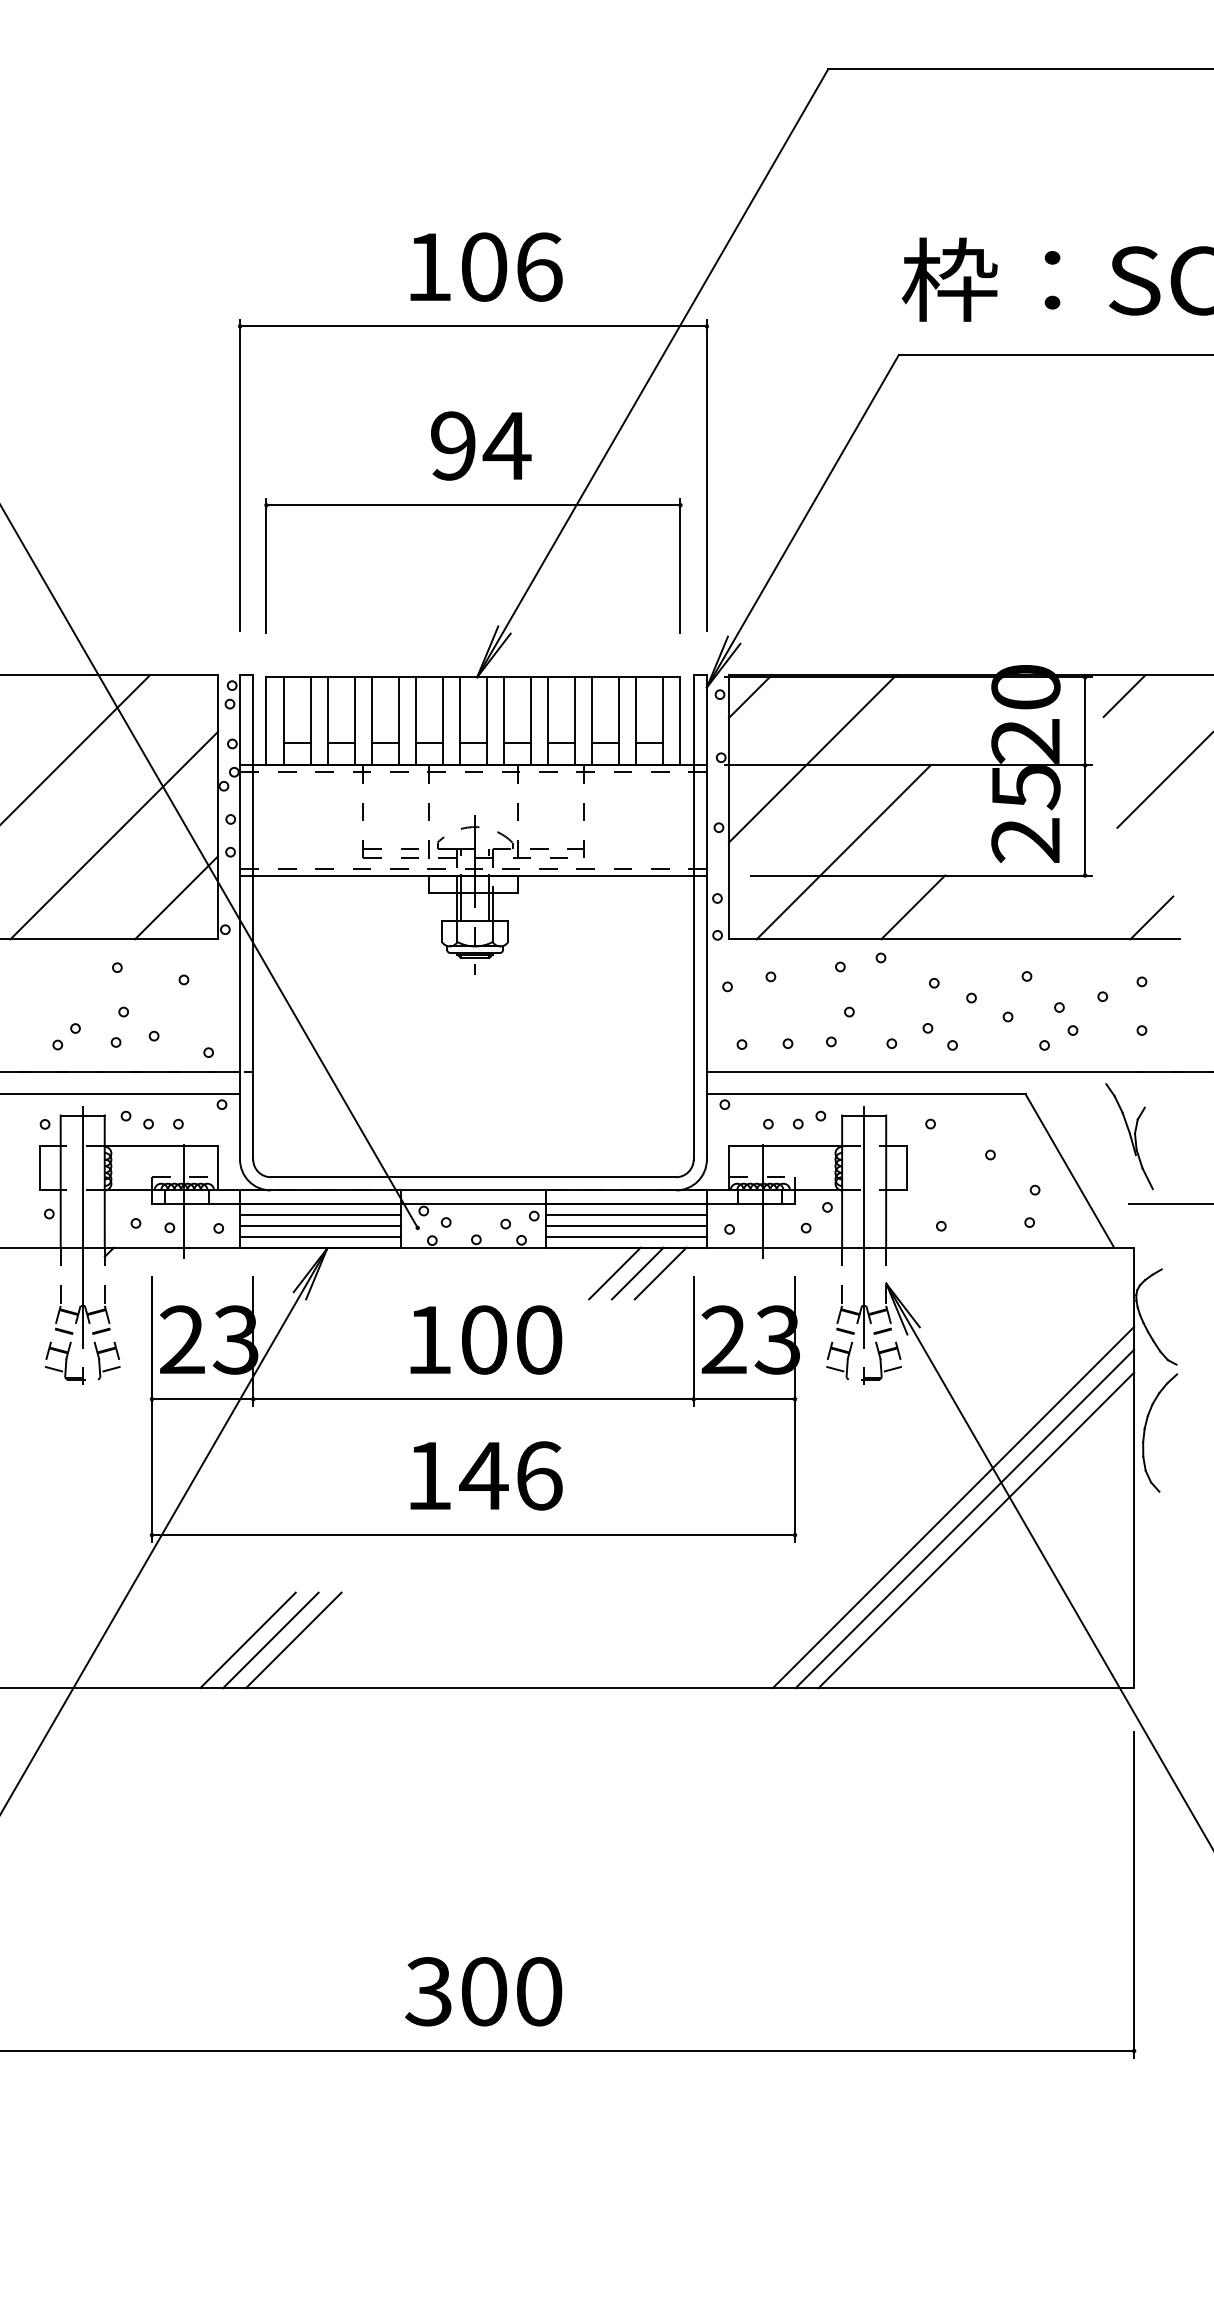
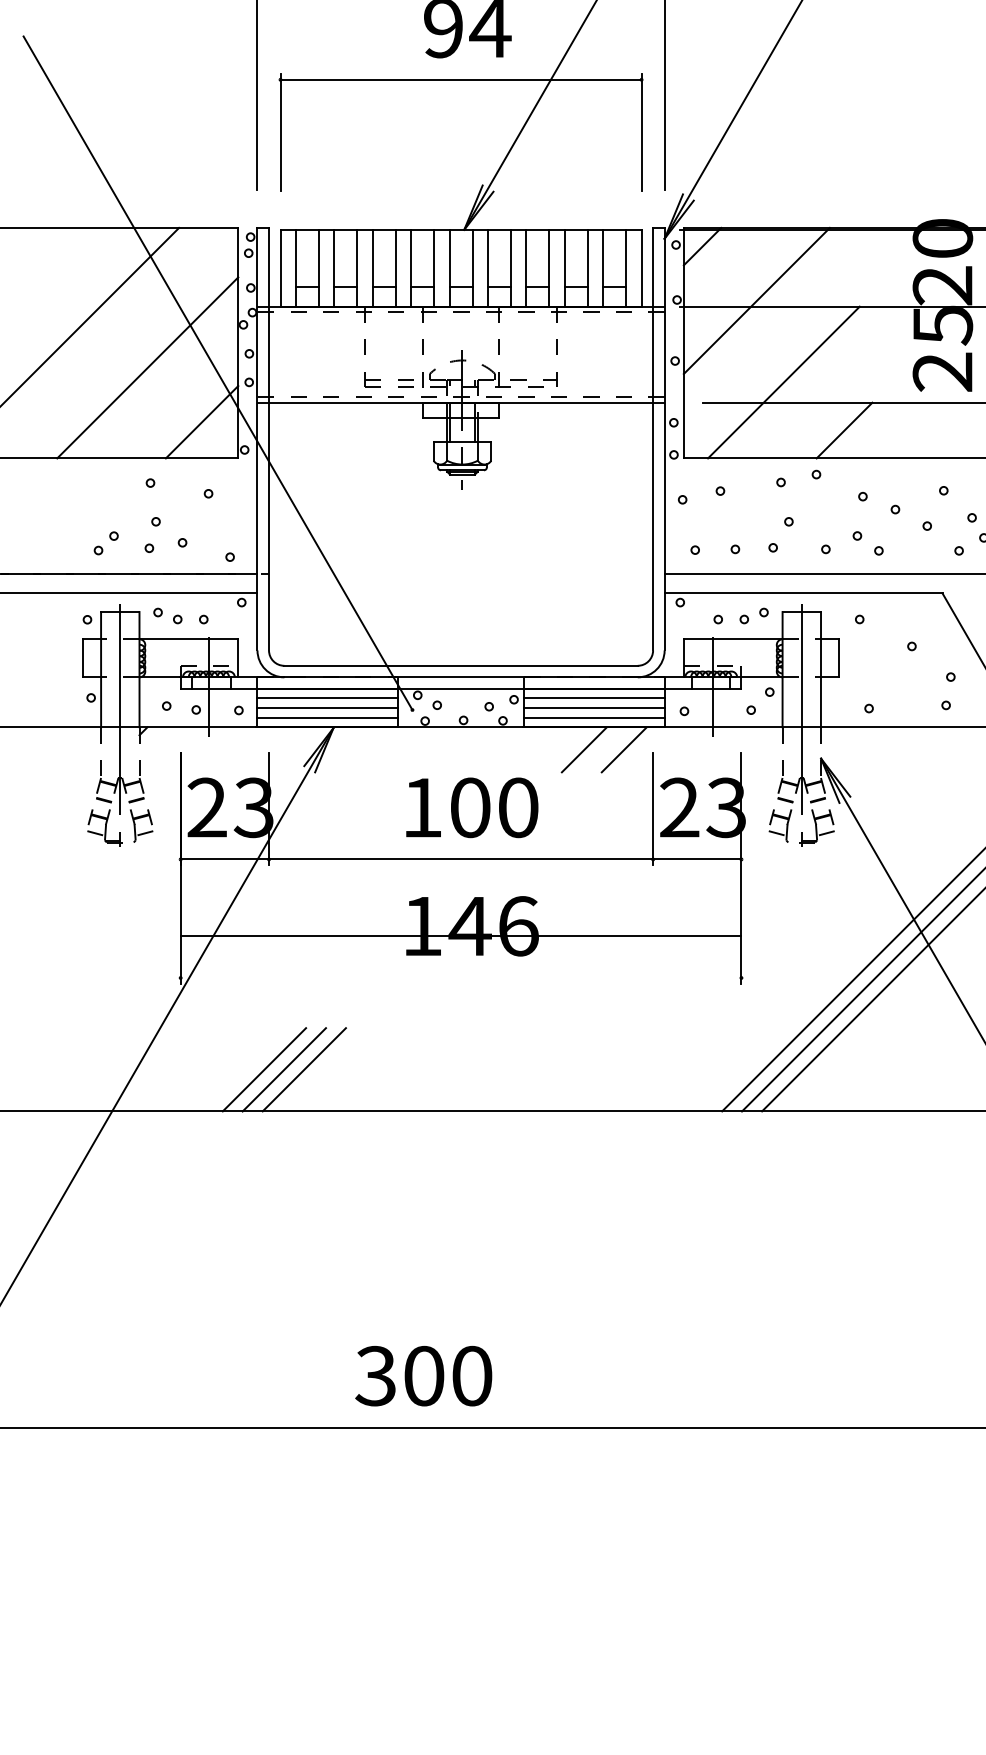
line: (637, 1273) -> (604, 749), removed
line: (472, 1535) -> (460, 936), moved
text: (483, 1991) -> (423, 1375), moved

